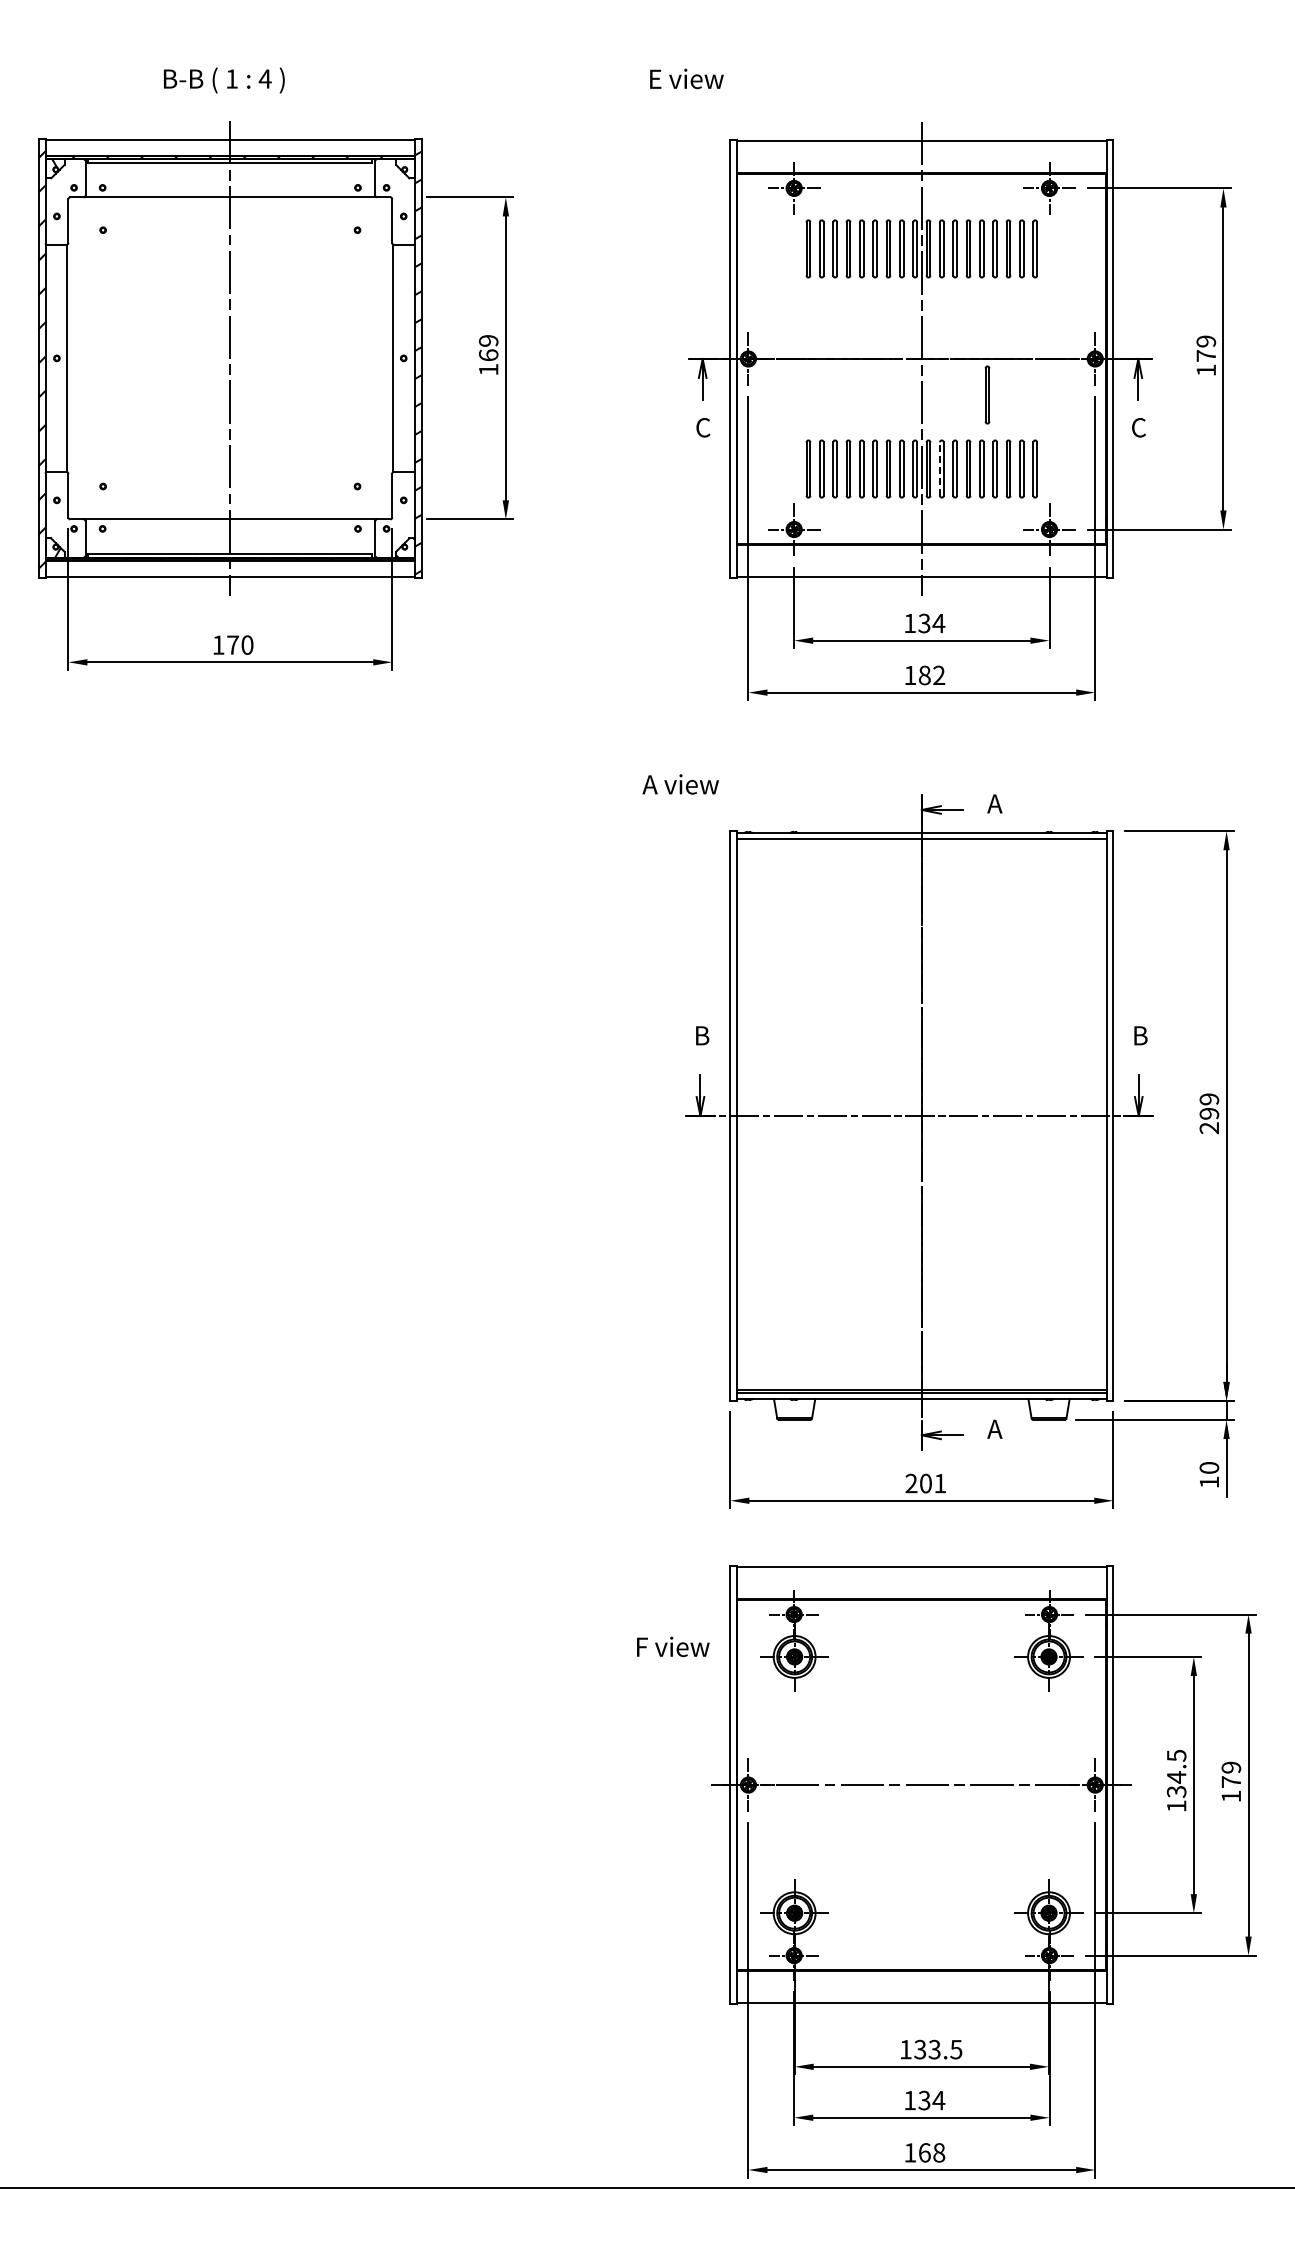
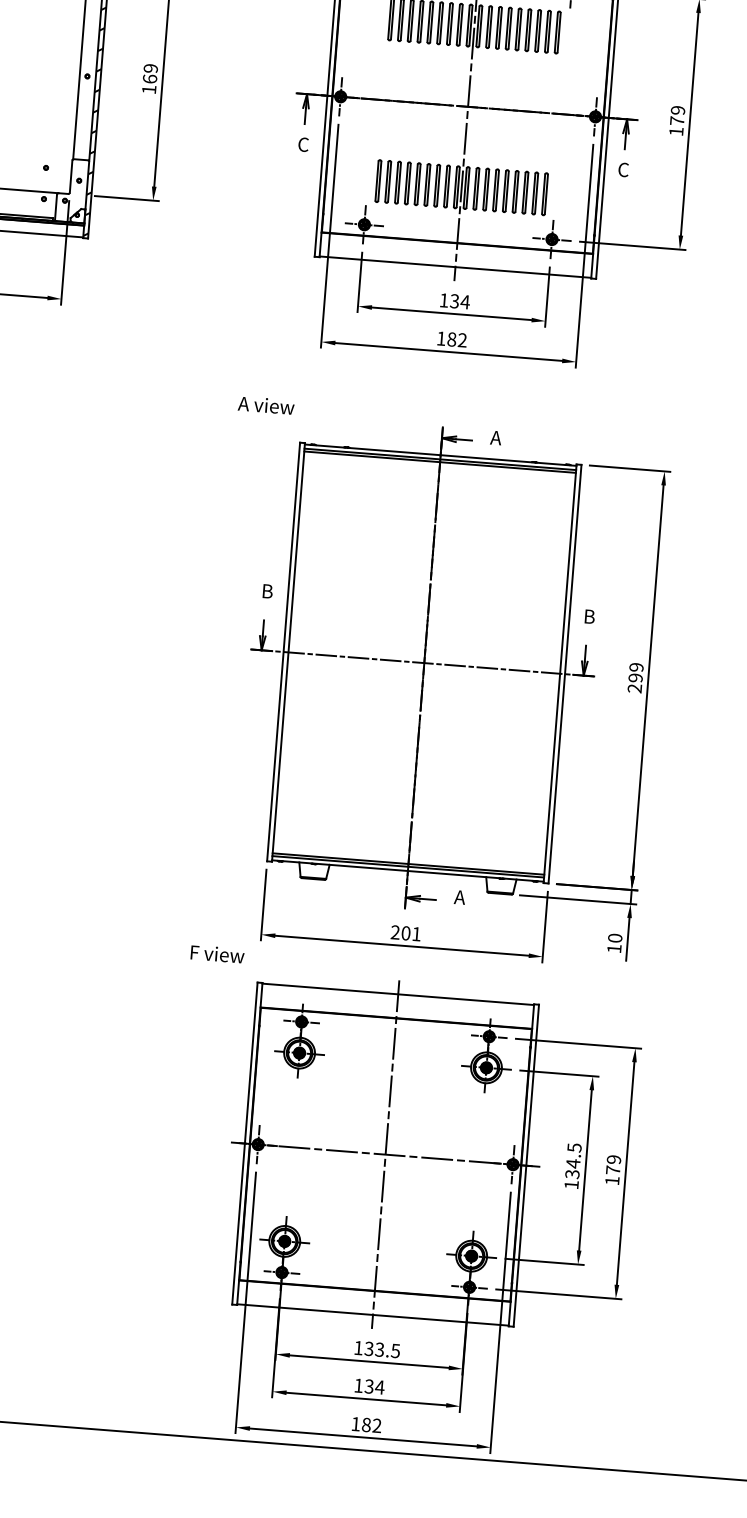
part: (987, 394) -> (514, 136), removed
line: (939, 469) -> (474, 189), dashed -> solid
line: (921, 842) -> (439, 462), added
text: (673, 1646) -> (217, 953), moved
line: (921, 1784) -> (385, 1154), added
text: (931, 2152) -> (371, 1425), 168 -> 182

